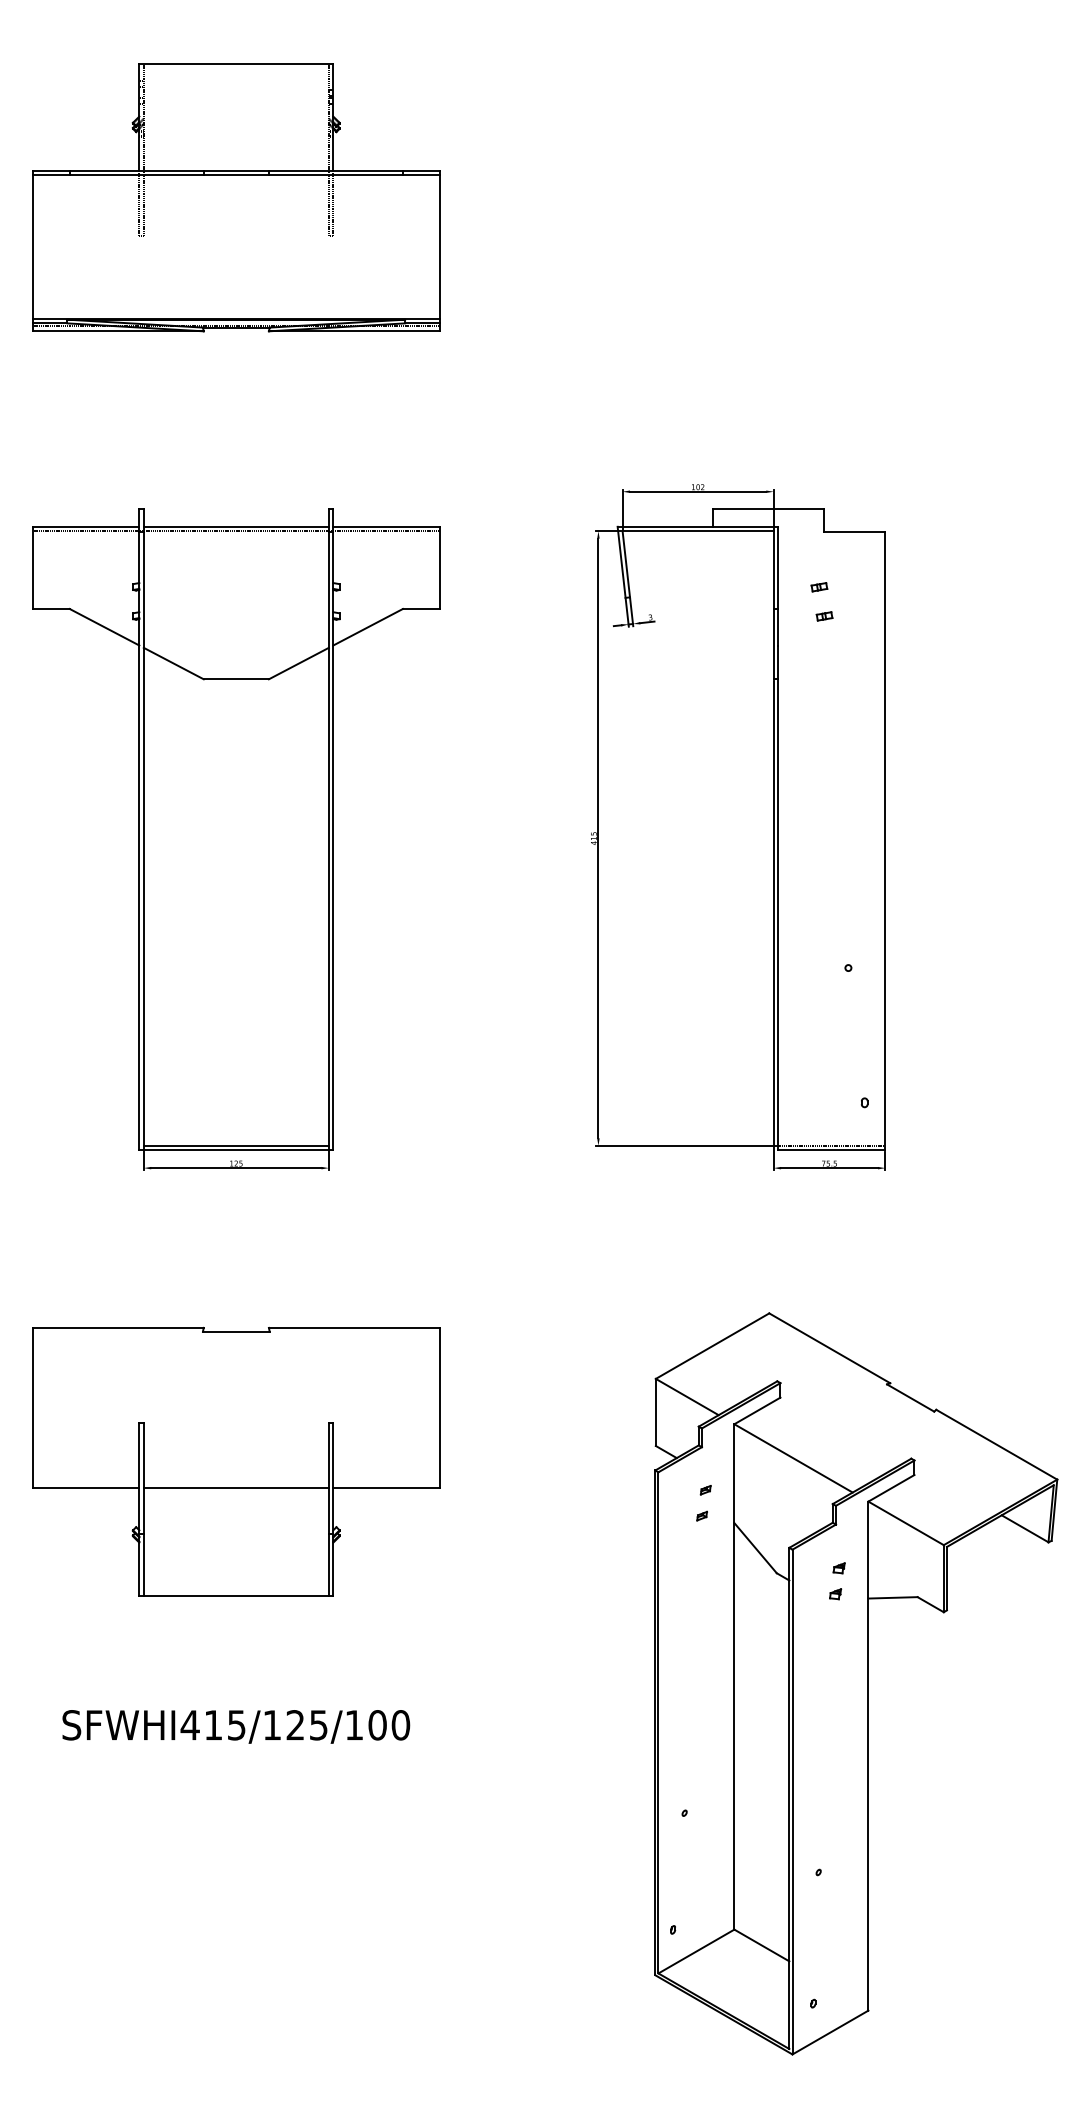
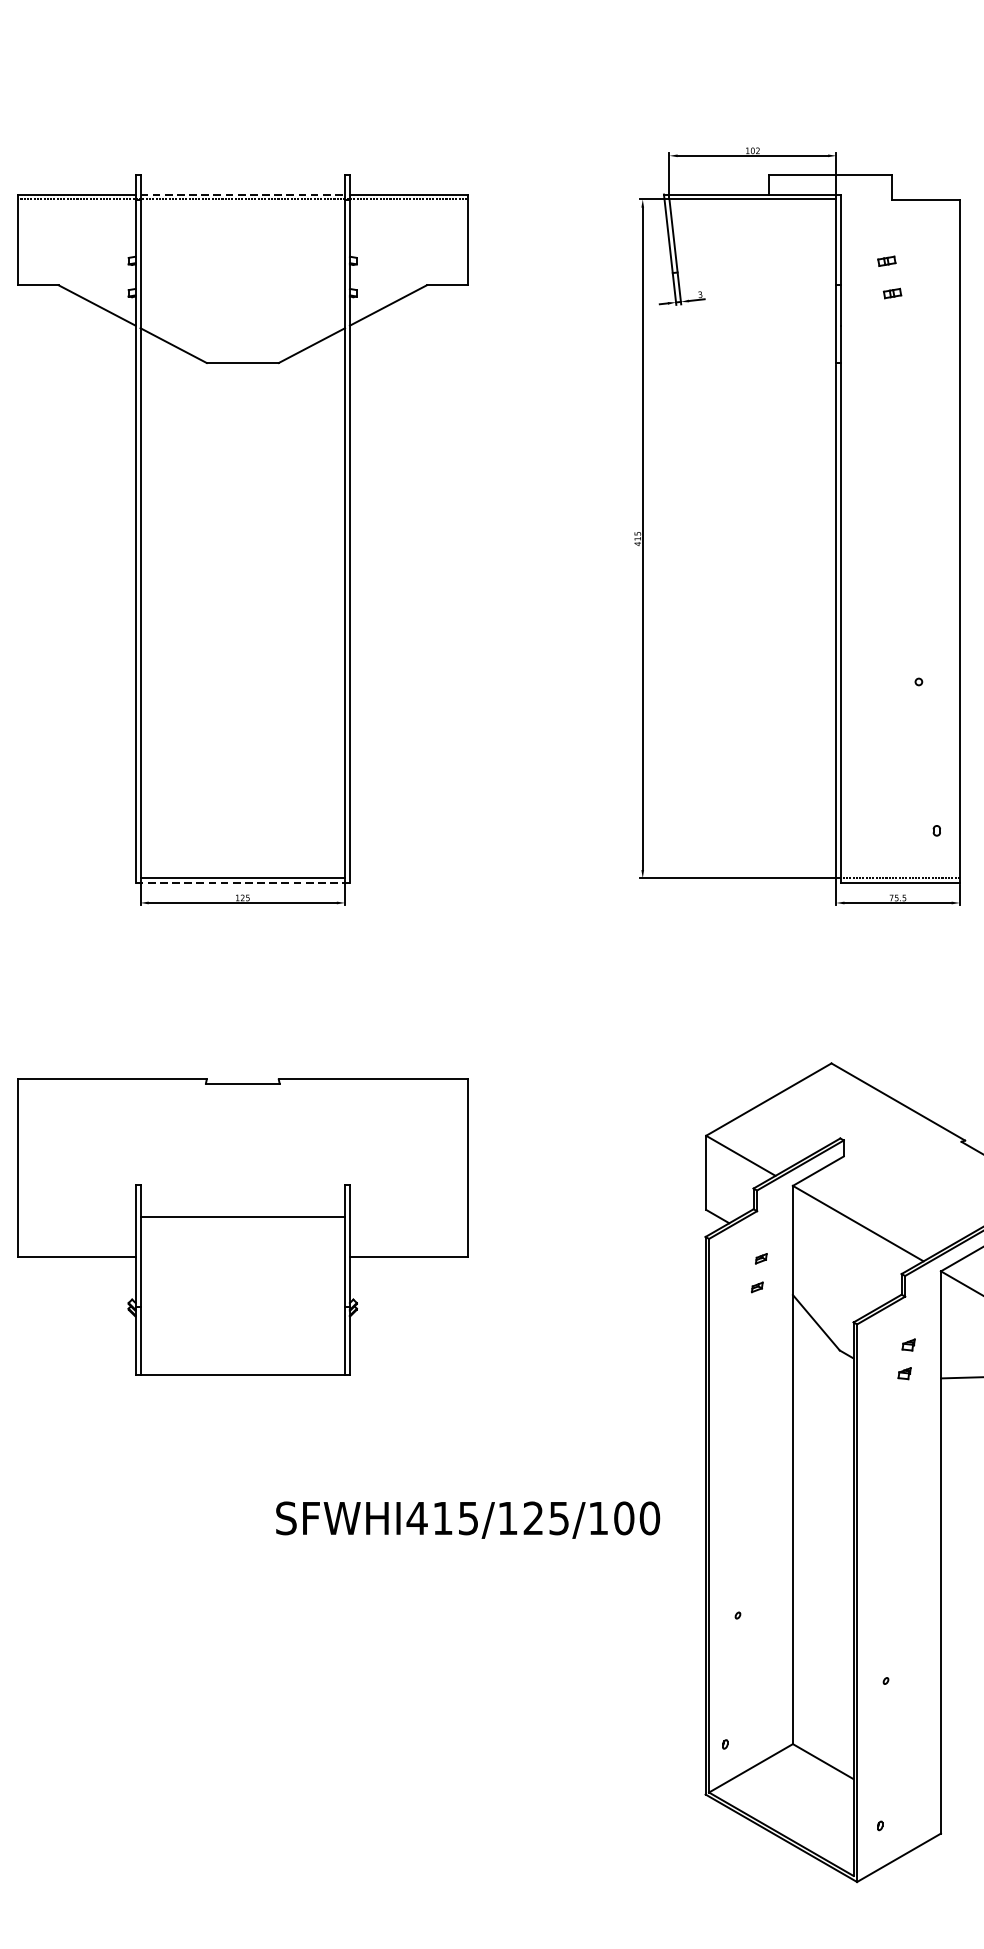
line: (236, 526) -> (242, 194), solid -> dashed
line: (236, 1150) -> (242, 883), solid -> dashed
line: (235, 1488) -> (241, 1217), moved
text: (236, 1726) -> (468, 1519), moved

